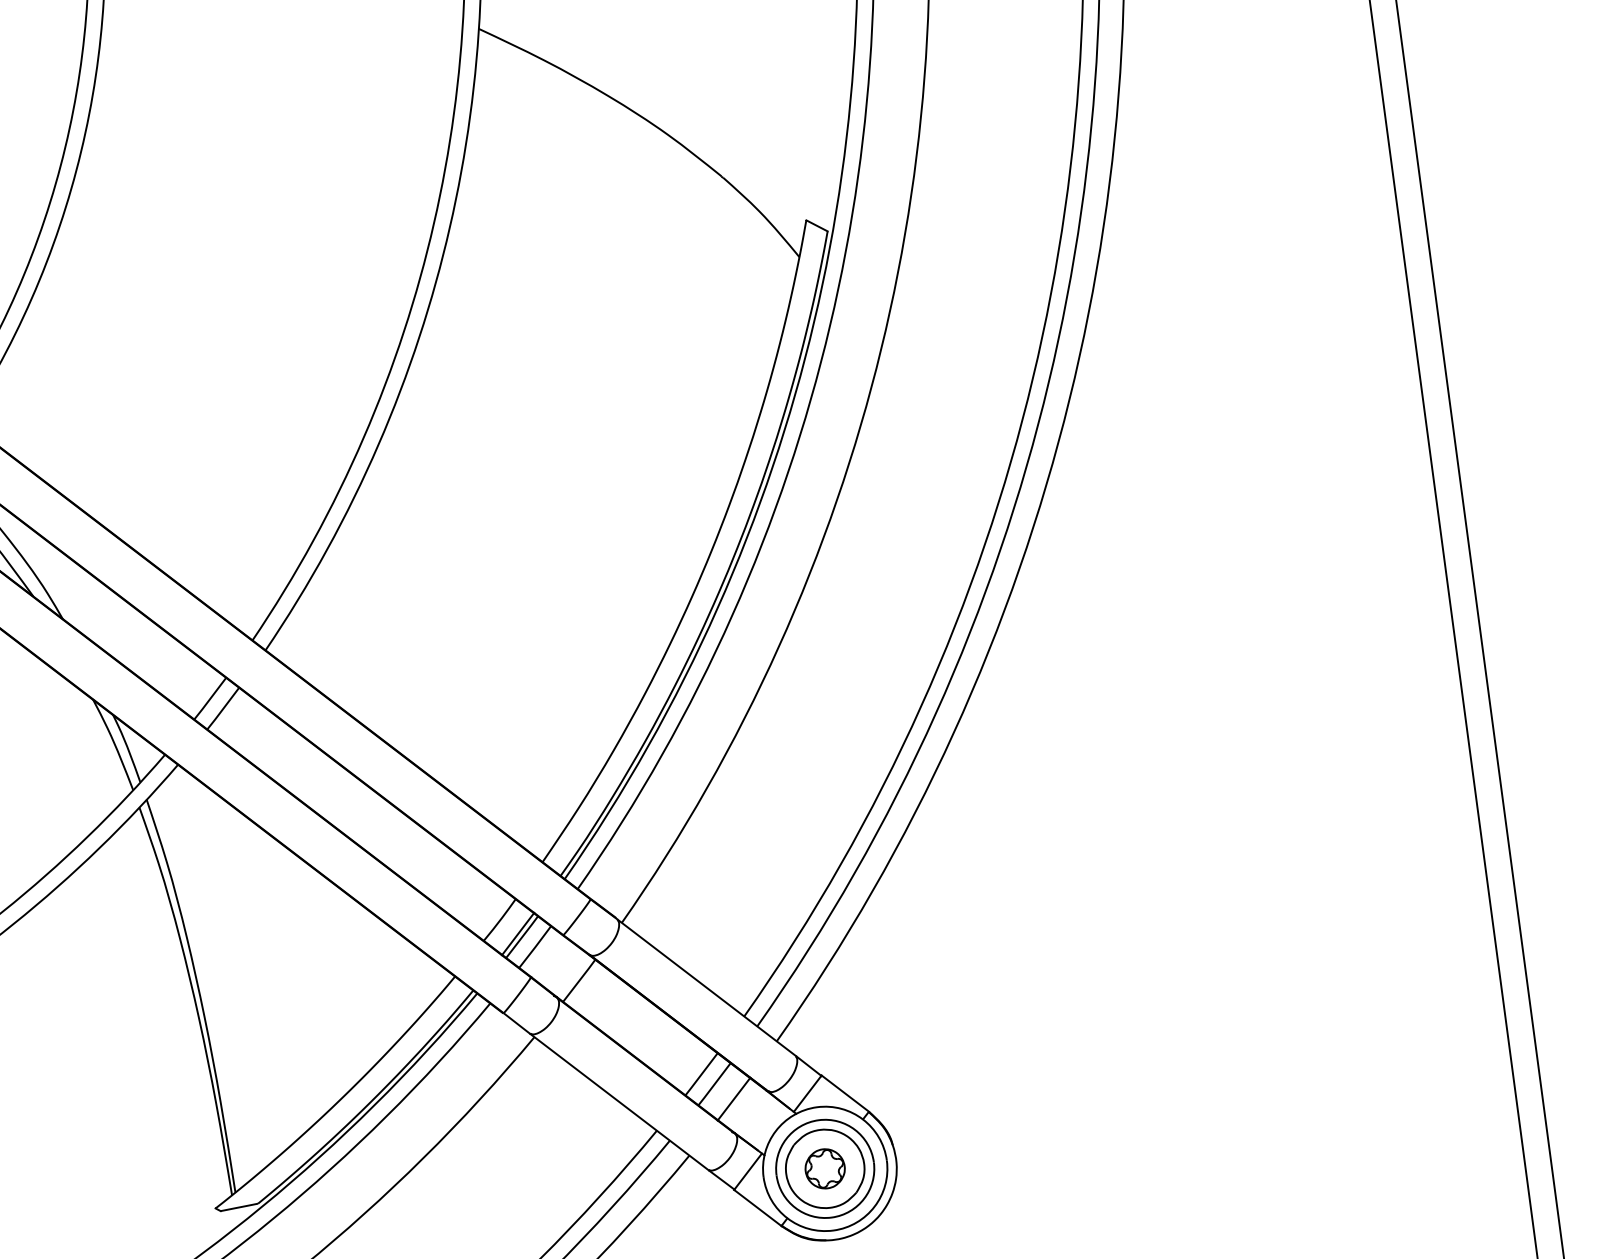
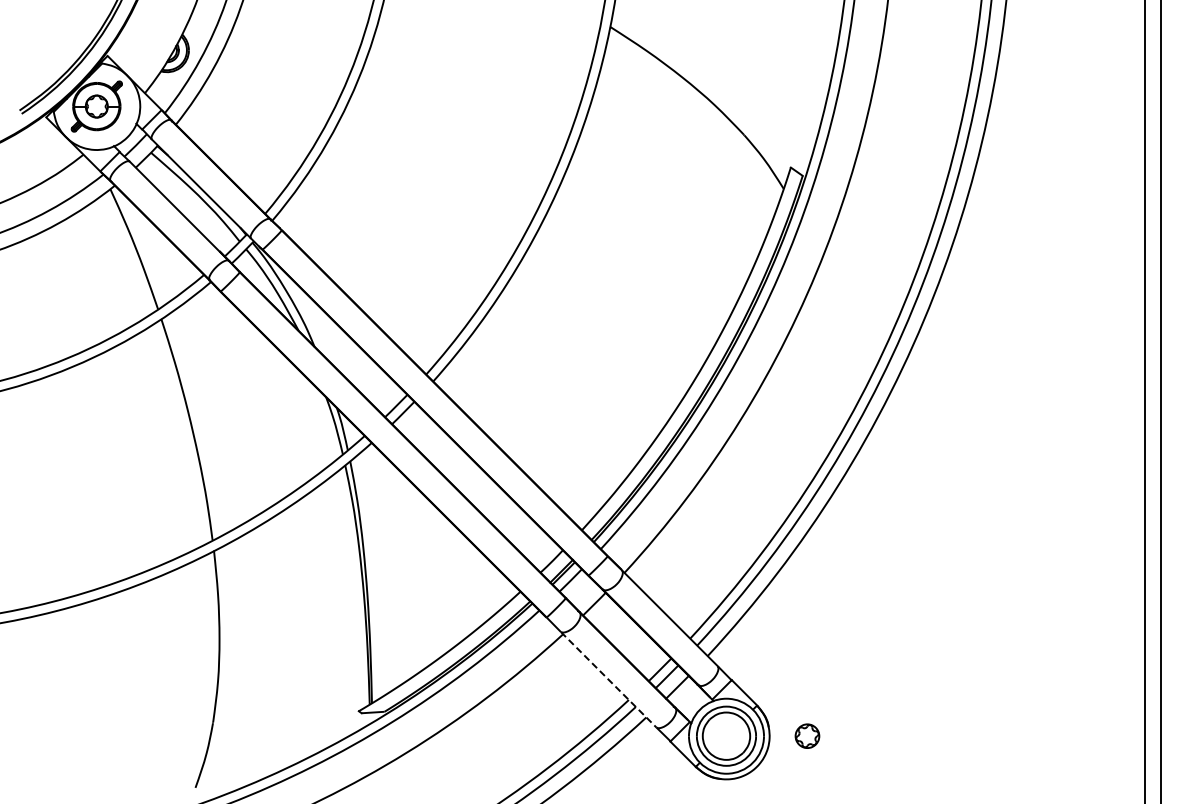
line: (618, 1101) -> (608, 679), solid -> dashed
part: (825, 1167) -> (807, 735), moved

